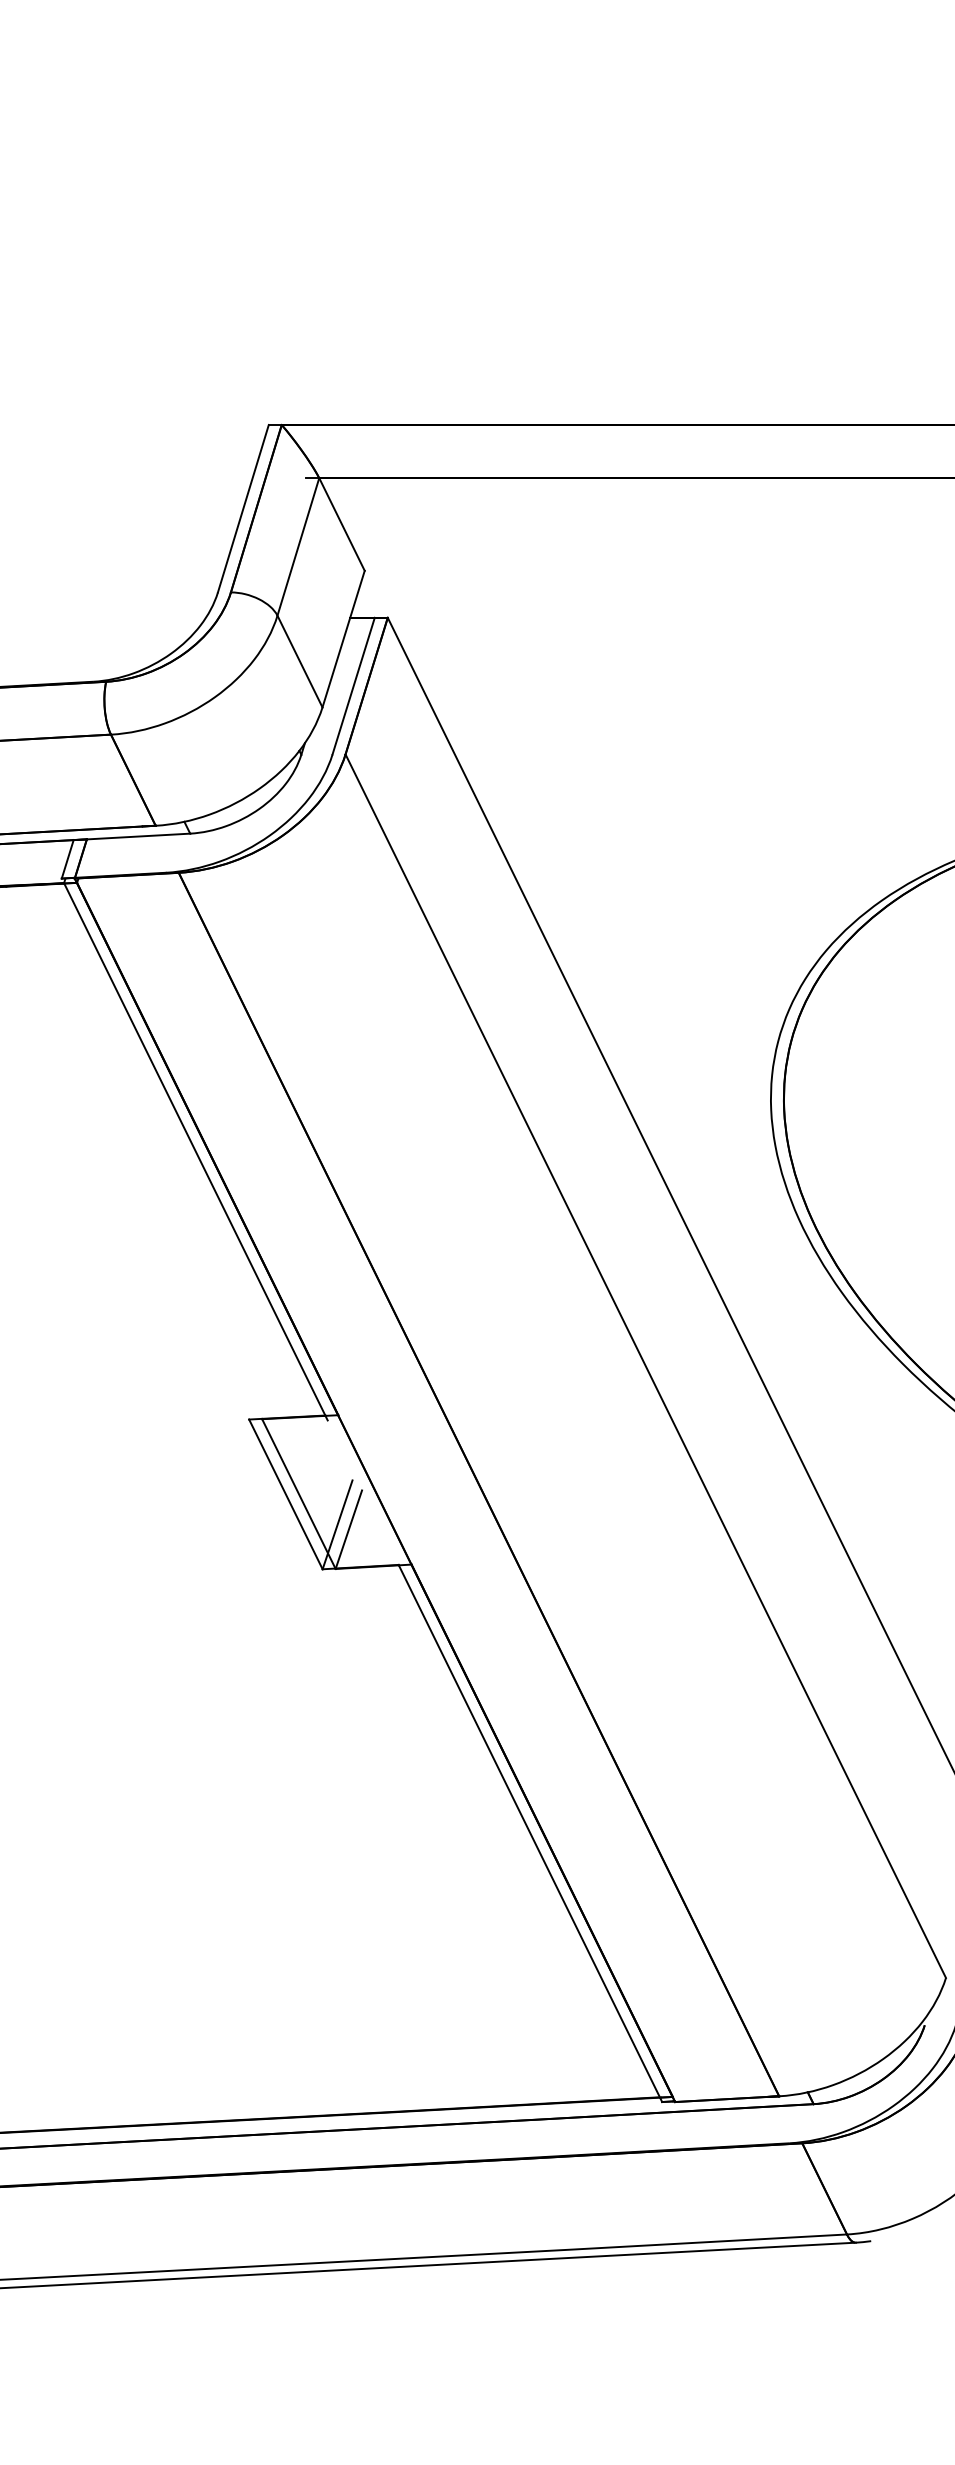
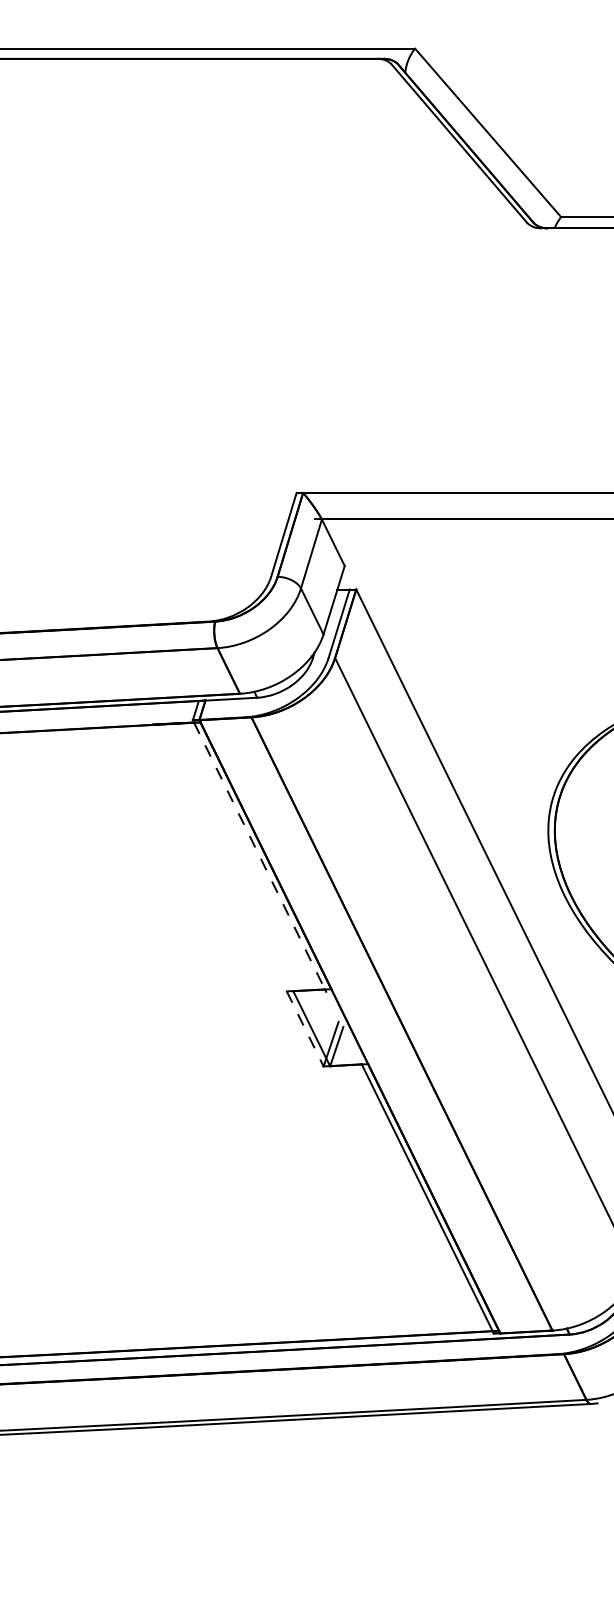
line: (194, 1148) -> (259, 855), solid -> dashed
line: (286, 1493) -> (305, 1028), solid -> dashed

